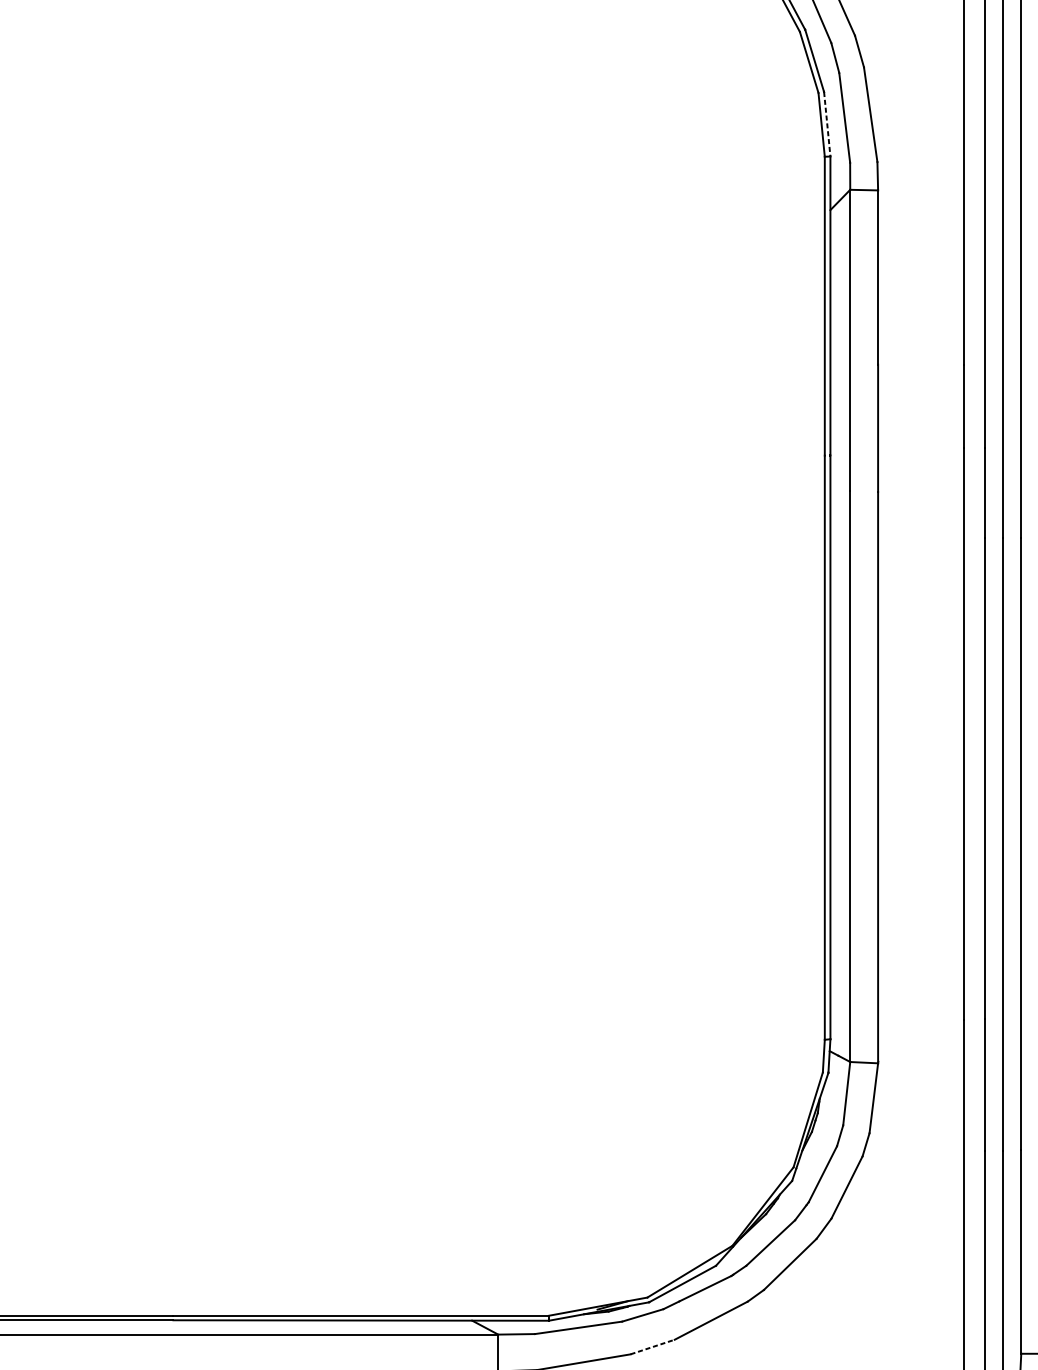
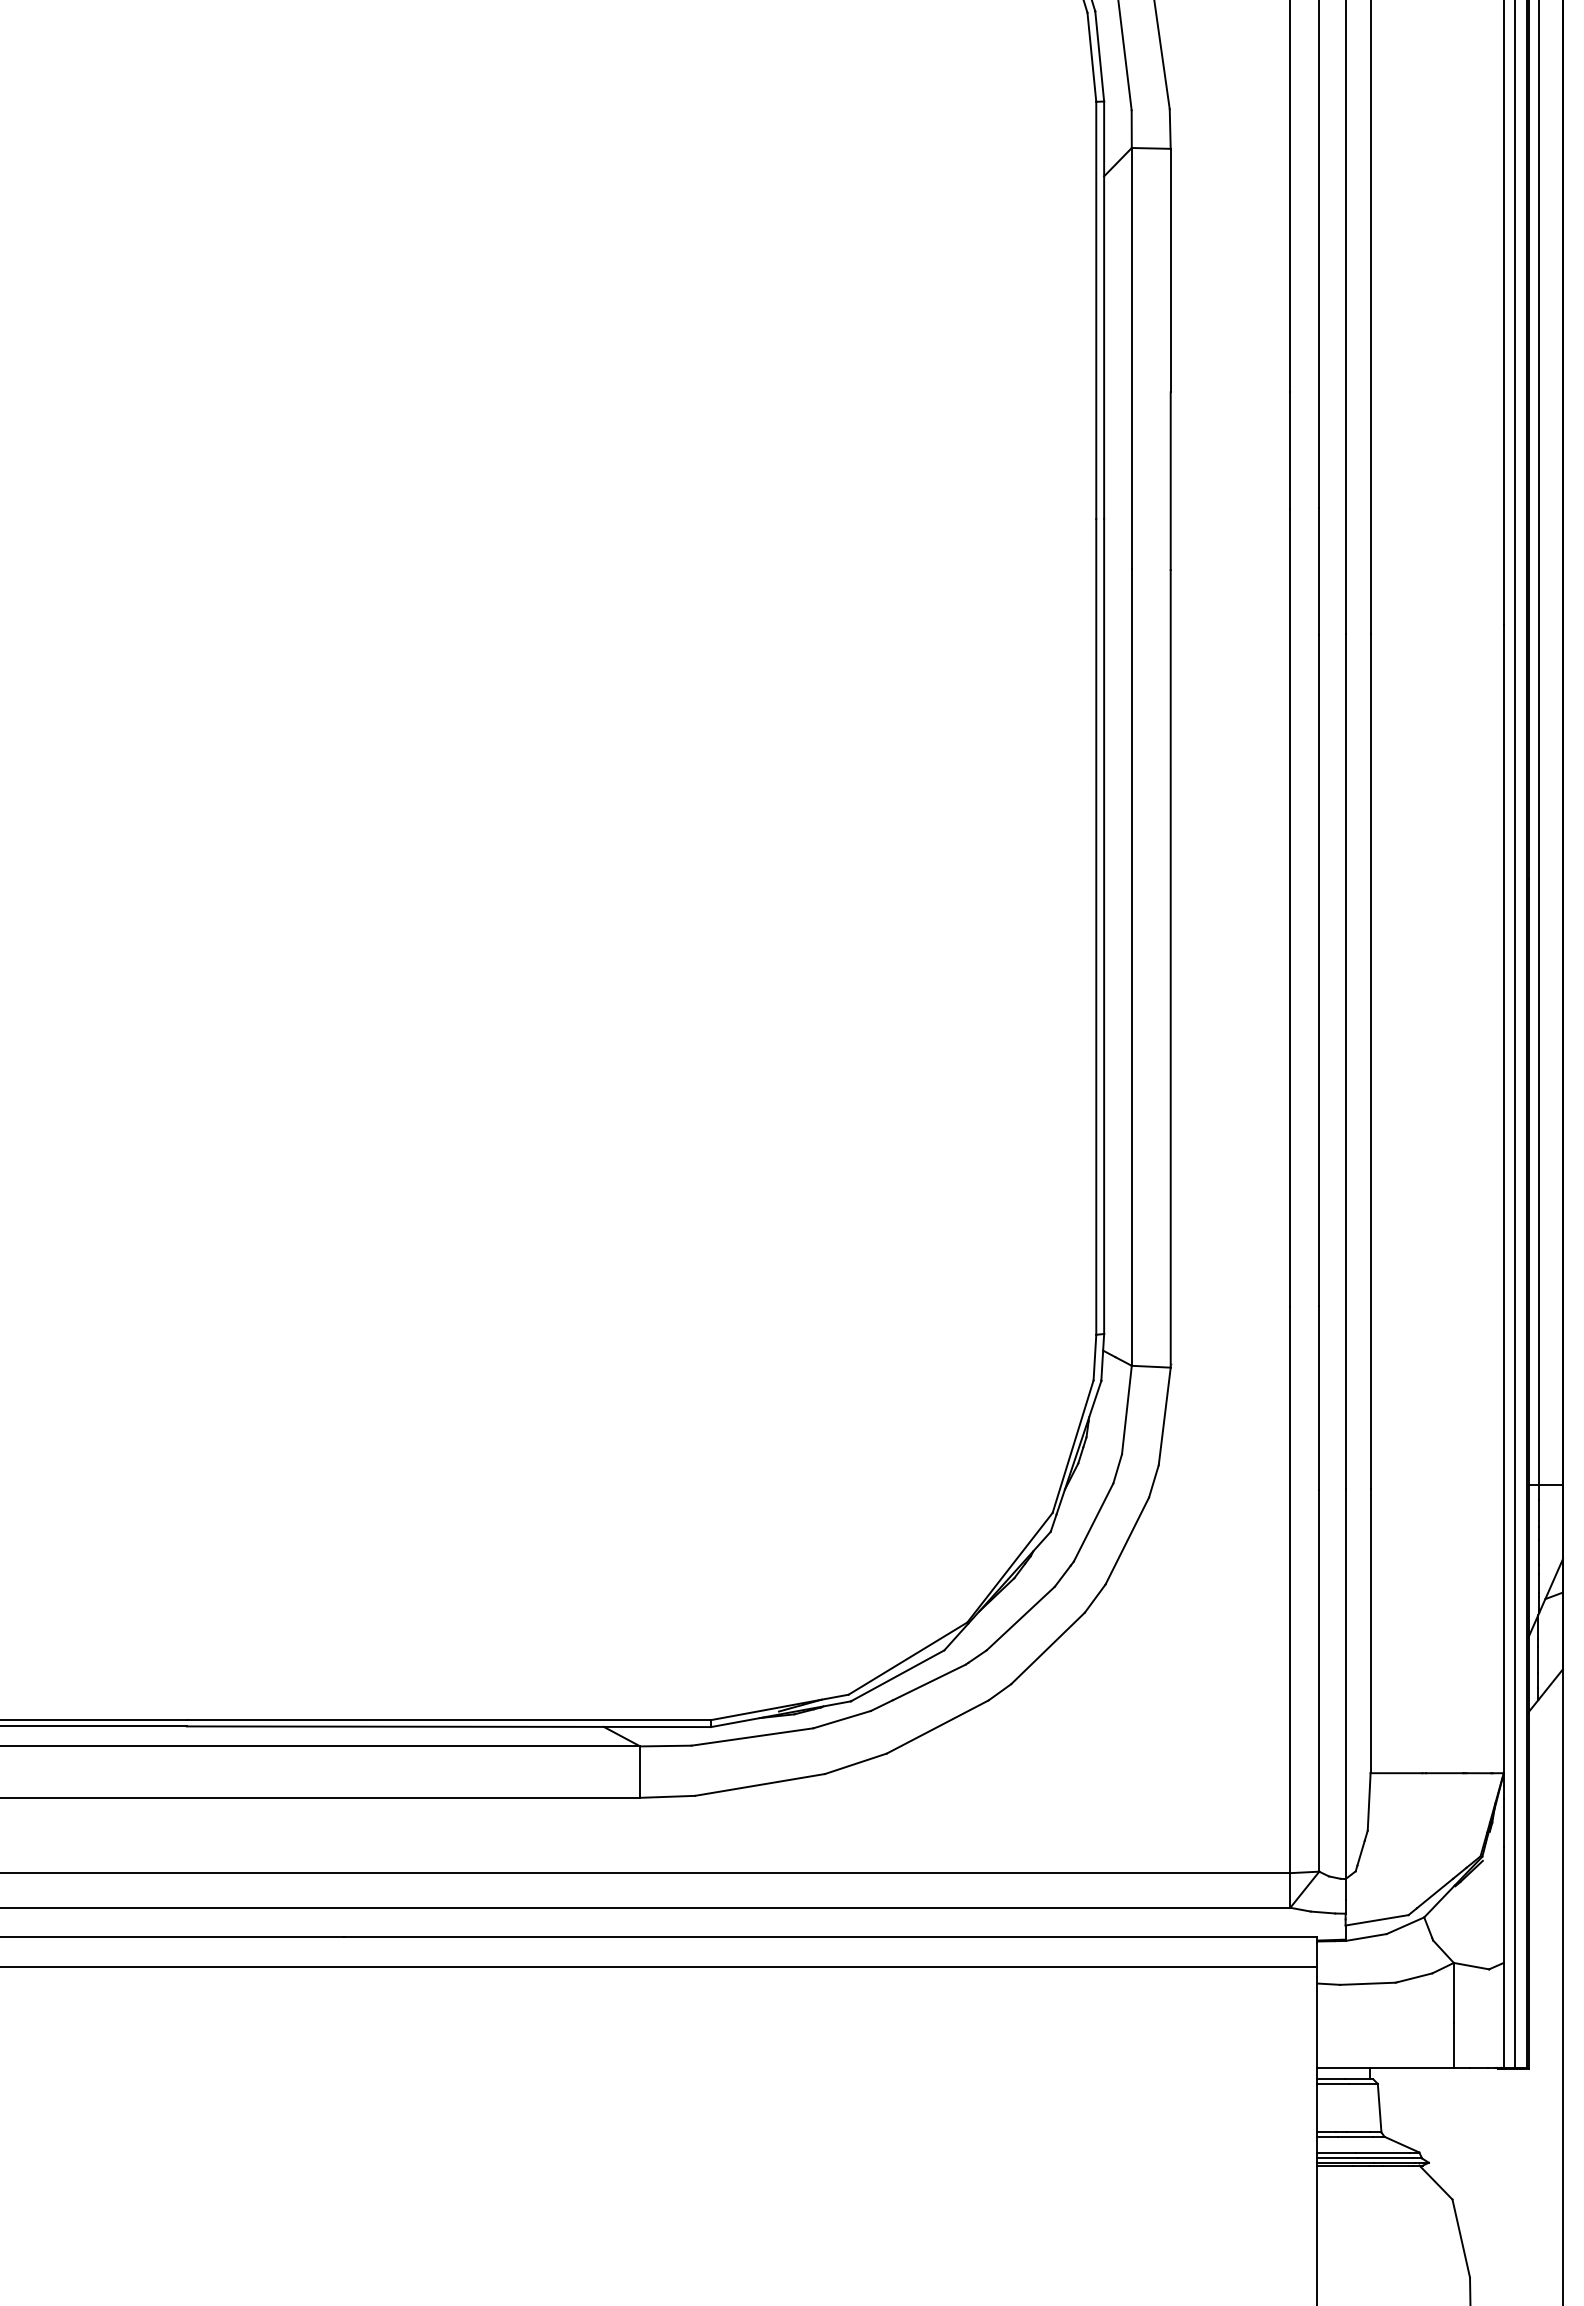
line: (827, 124) -> (1099, 56), dashed -> solid
line: (653, 1346) -> (856, 1763), dashed -> solid

